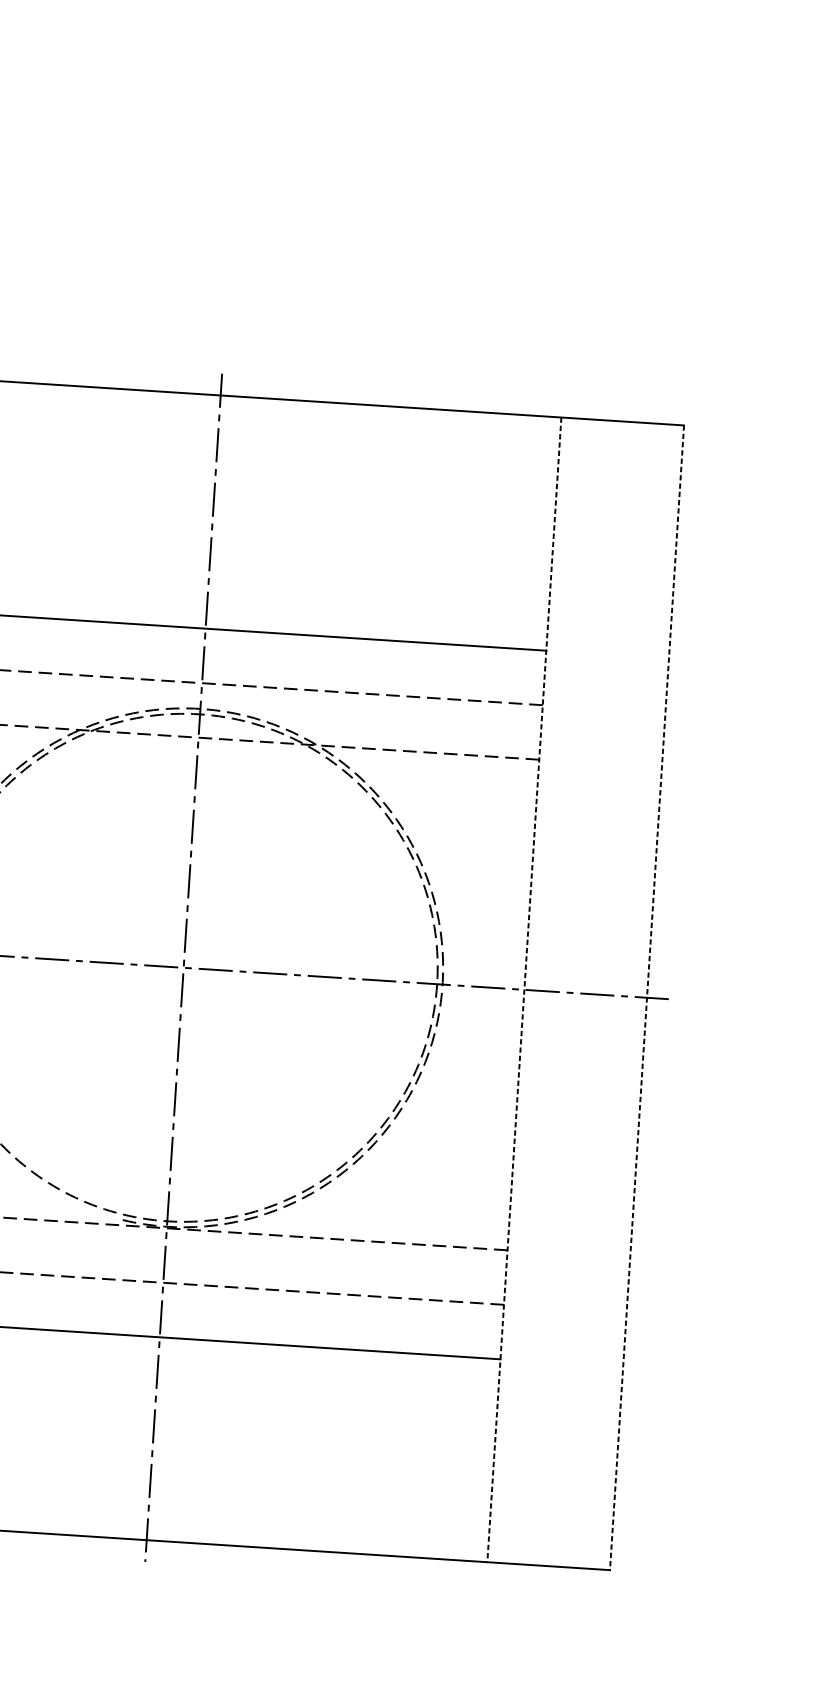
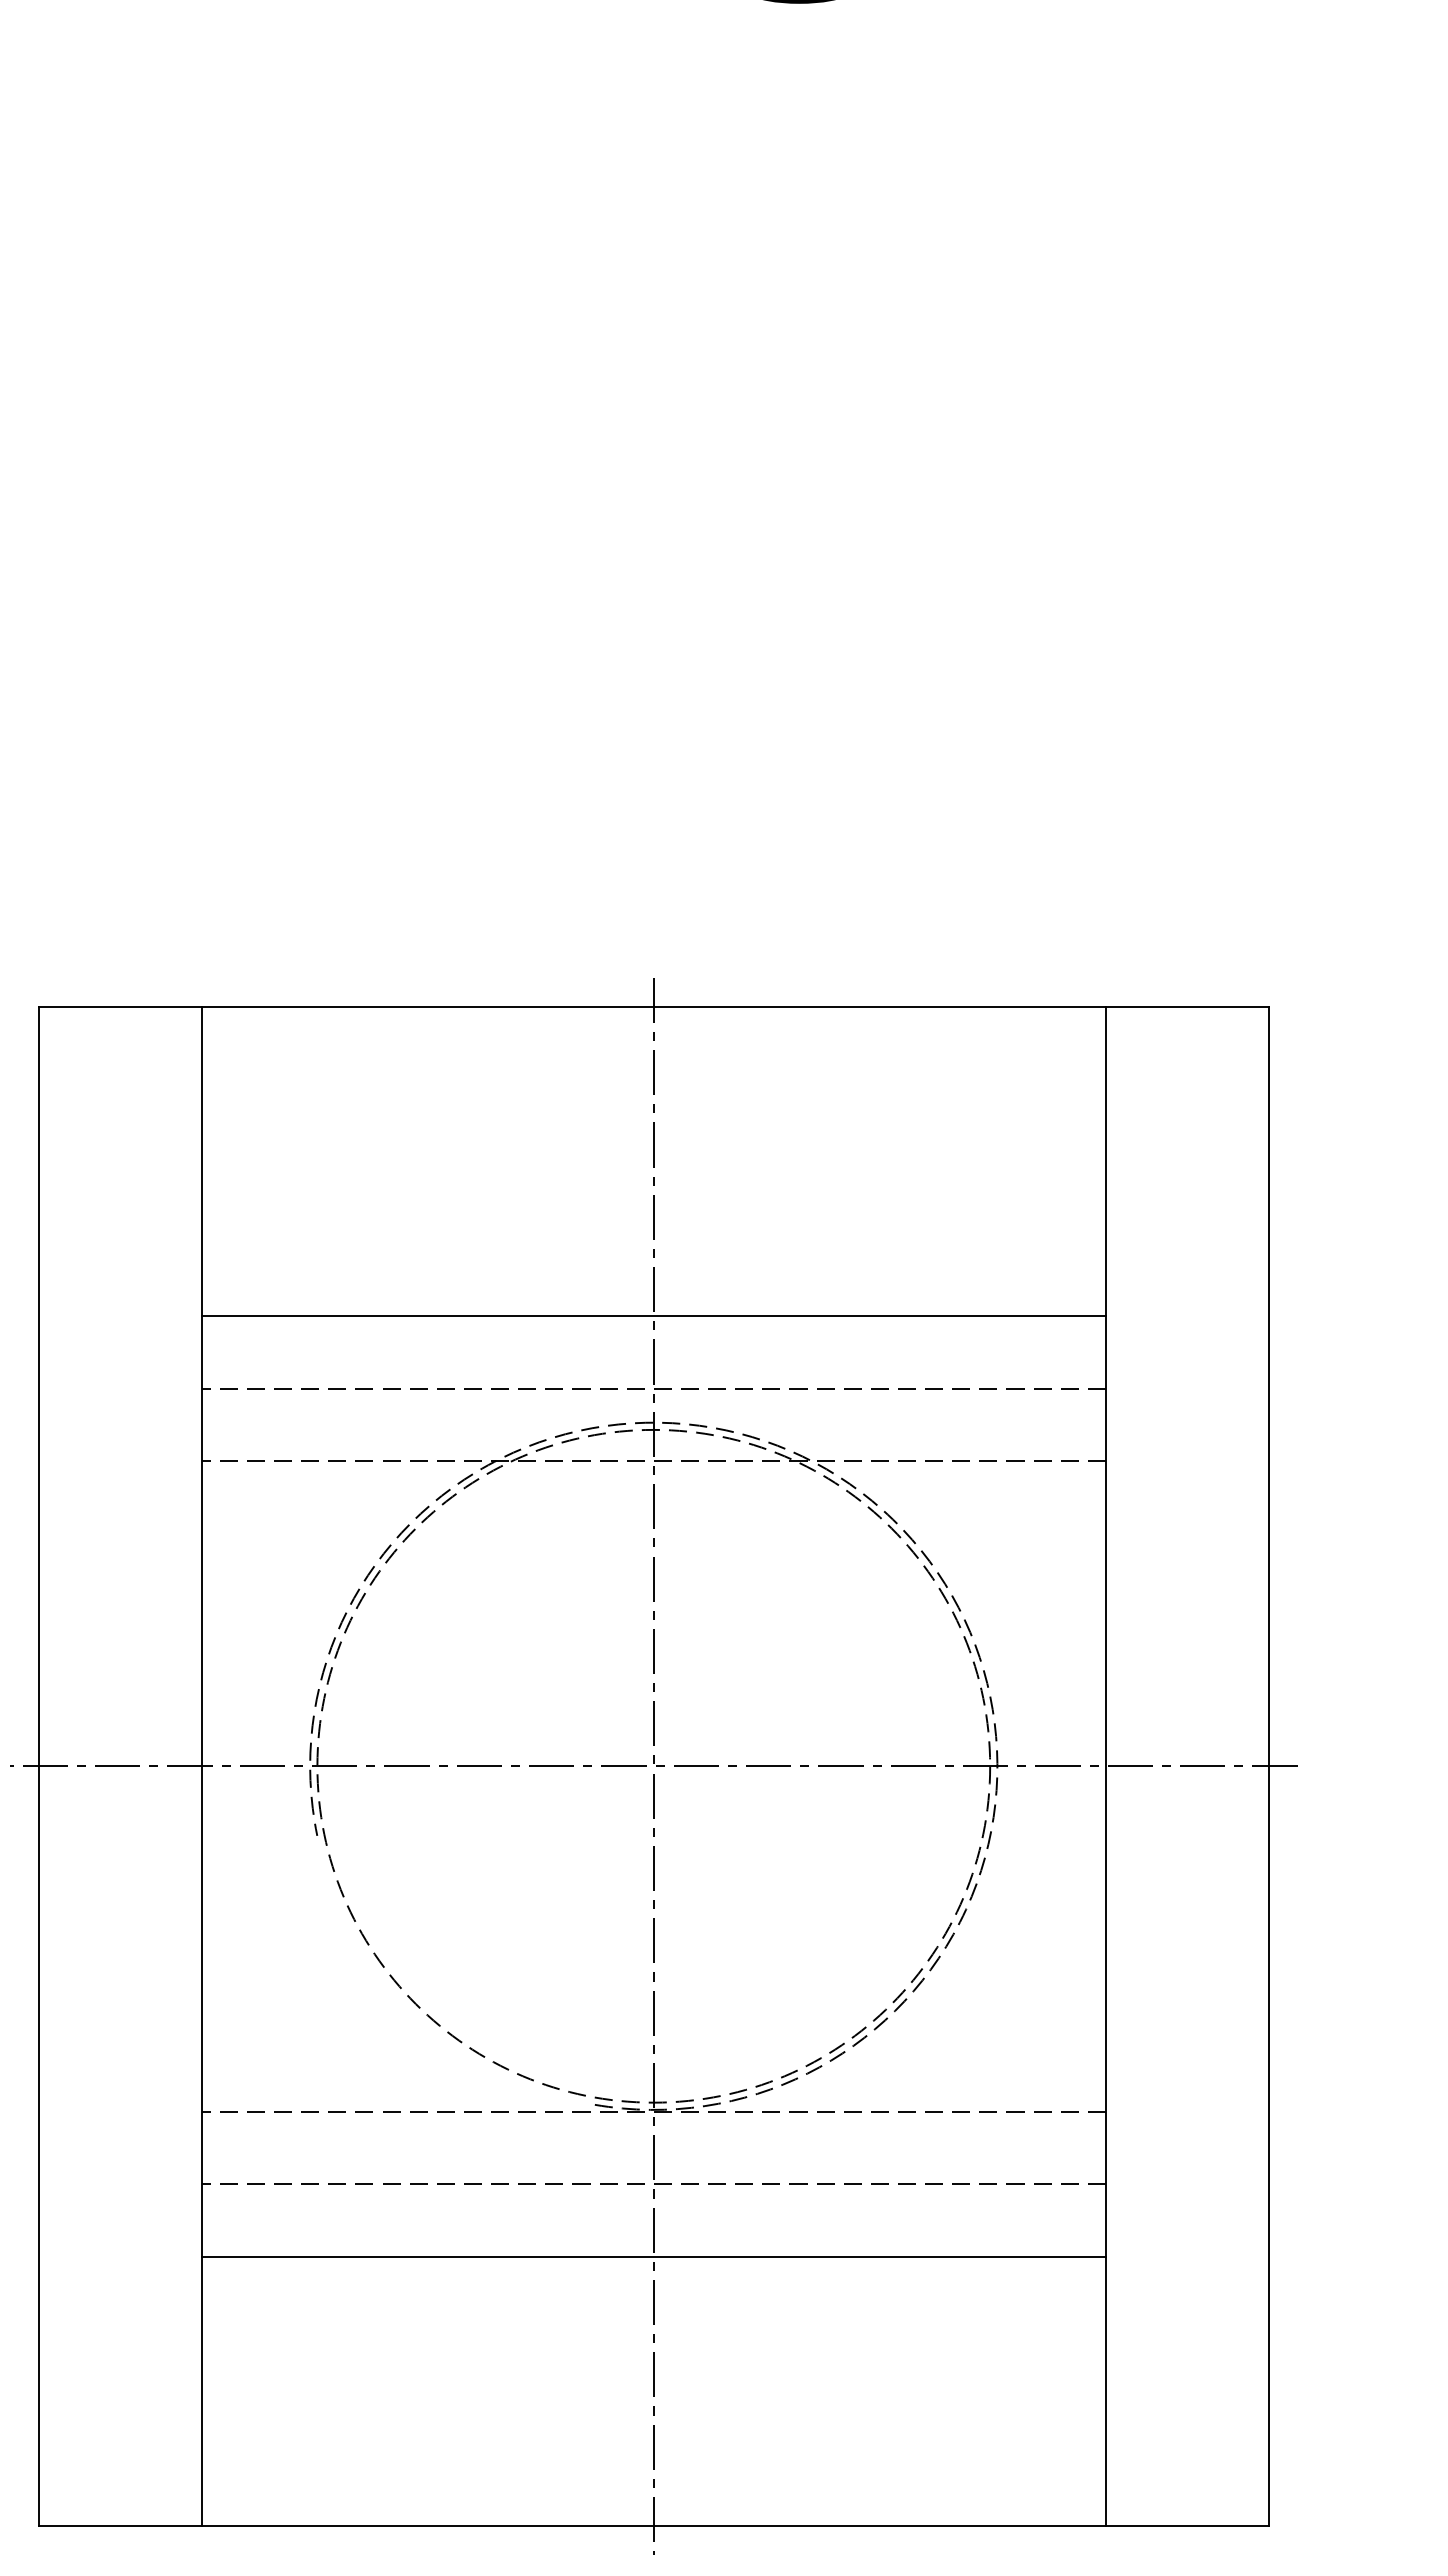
line: (524, 990) -> (1105, 1766), dashed -> solid
line: (646, 997) -> (1268, 1766), dashed -> solid

